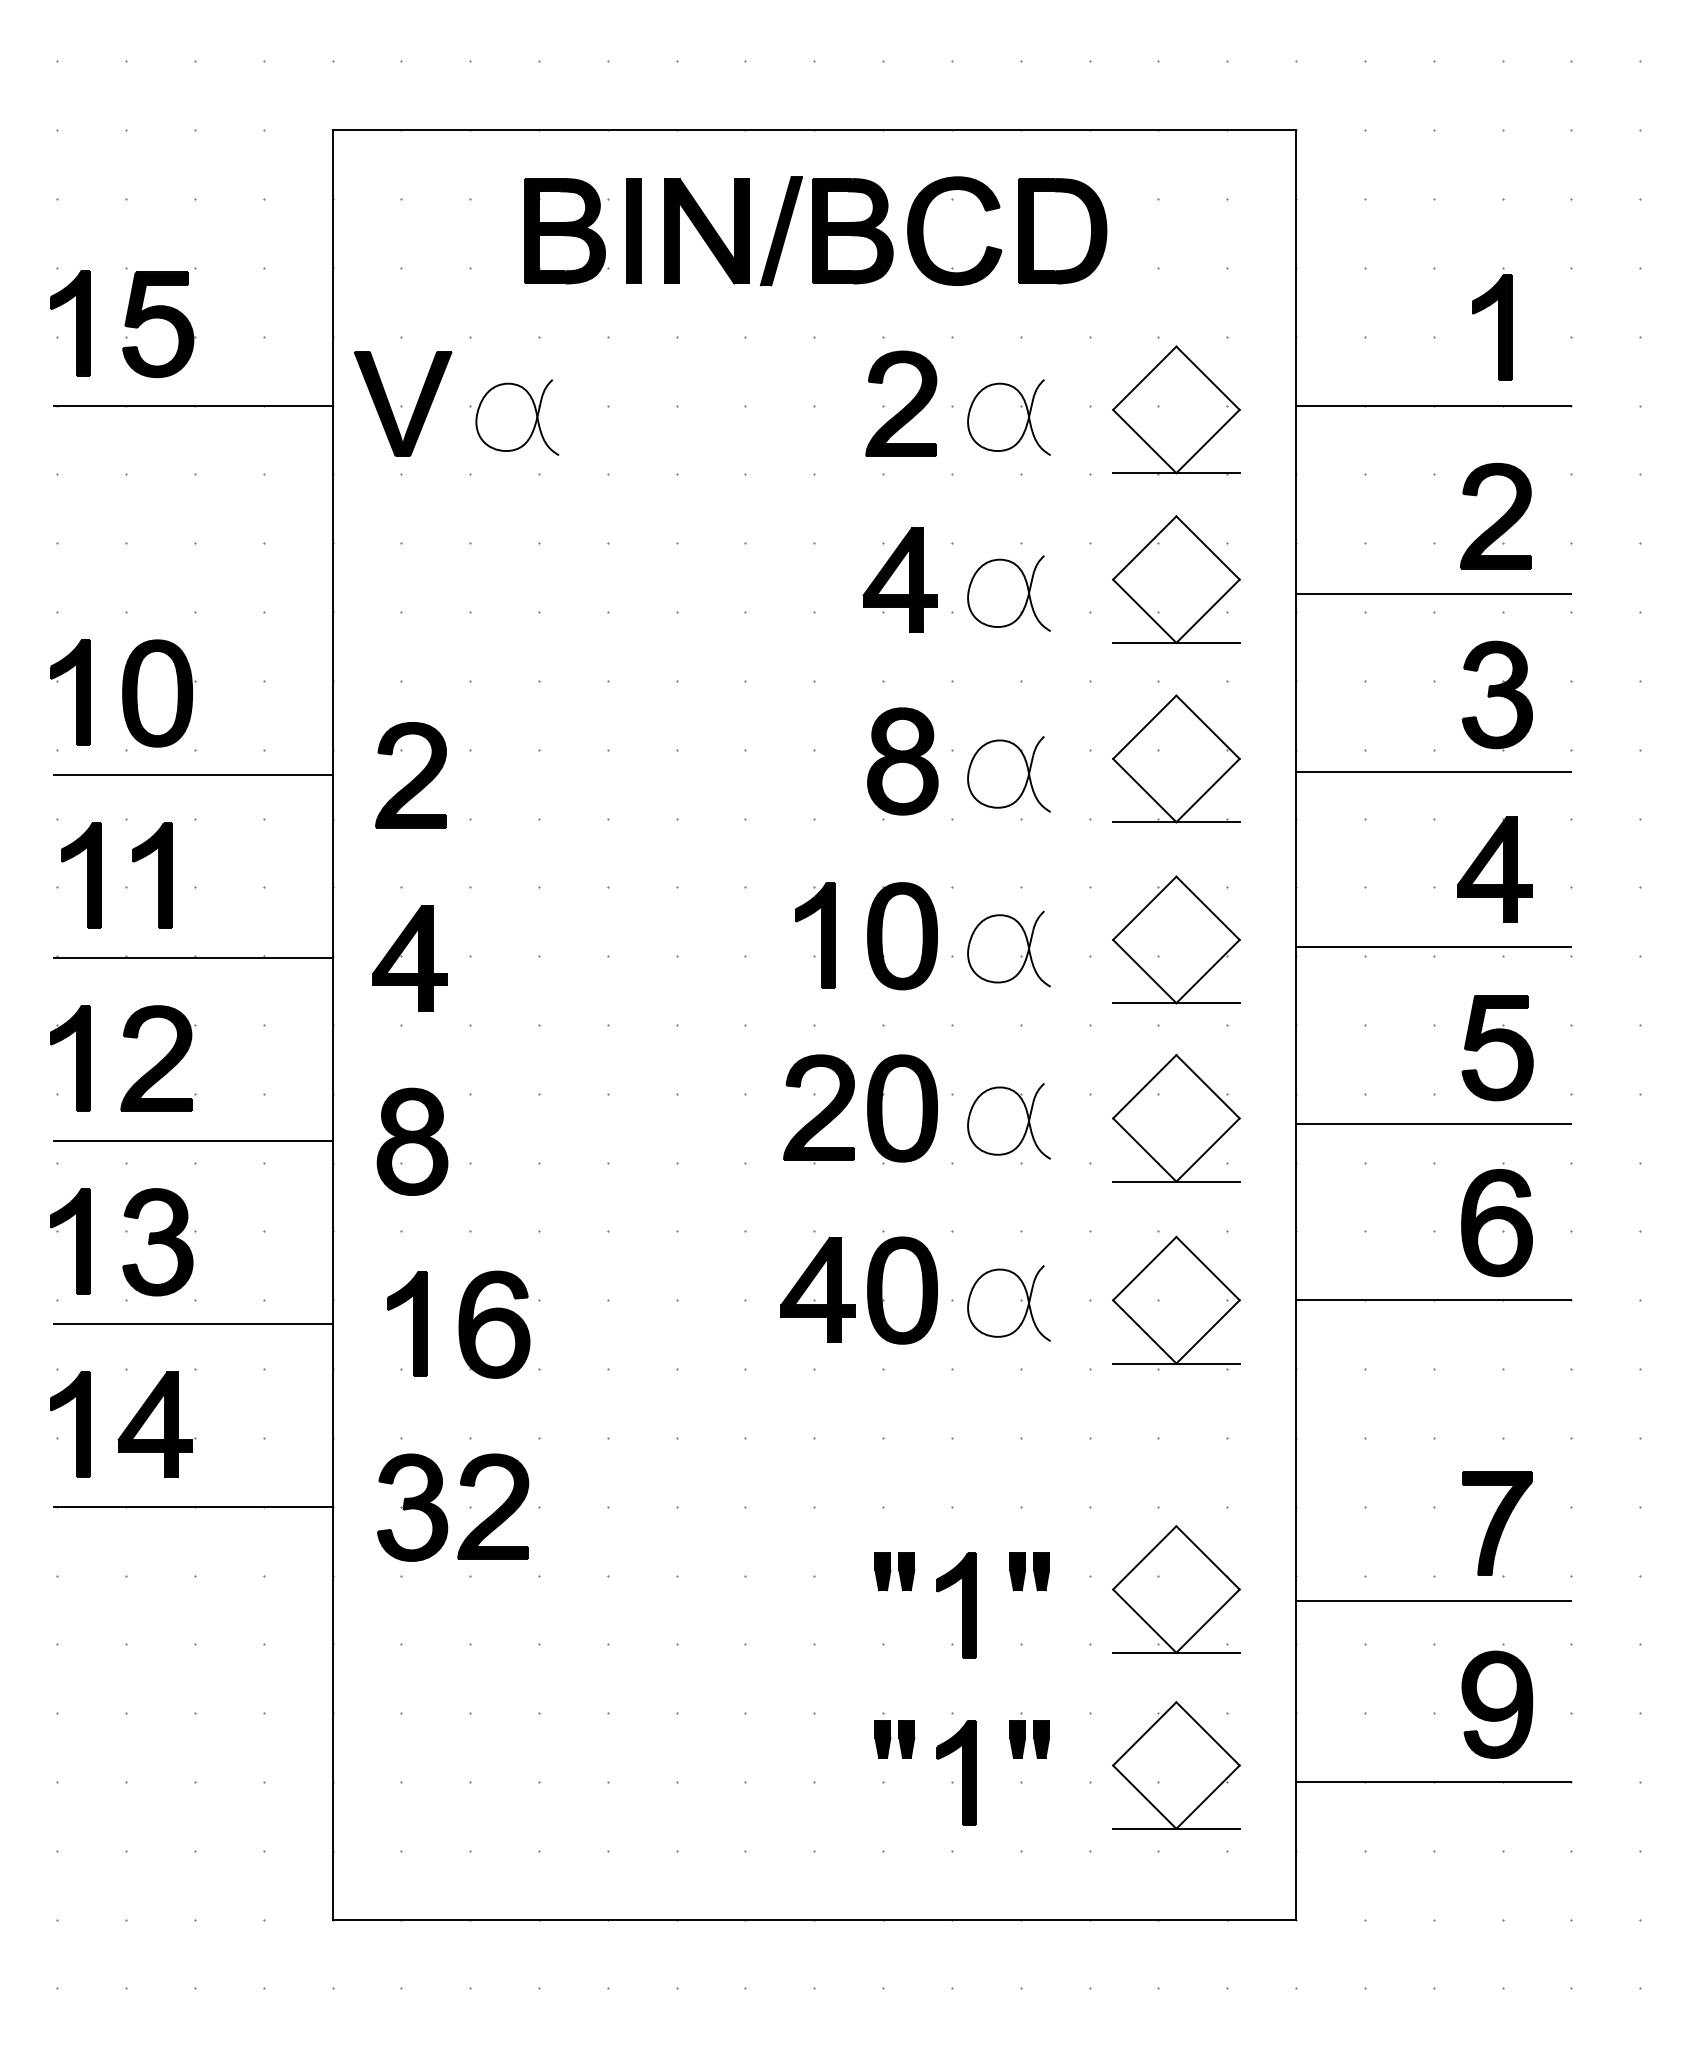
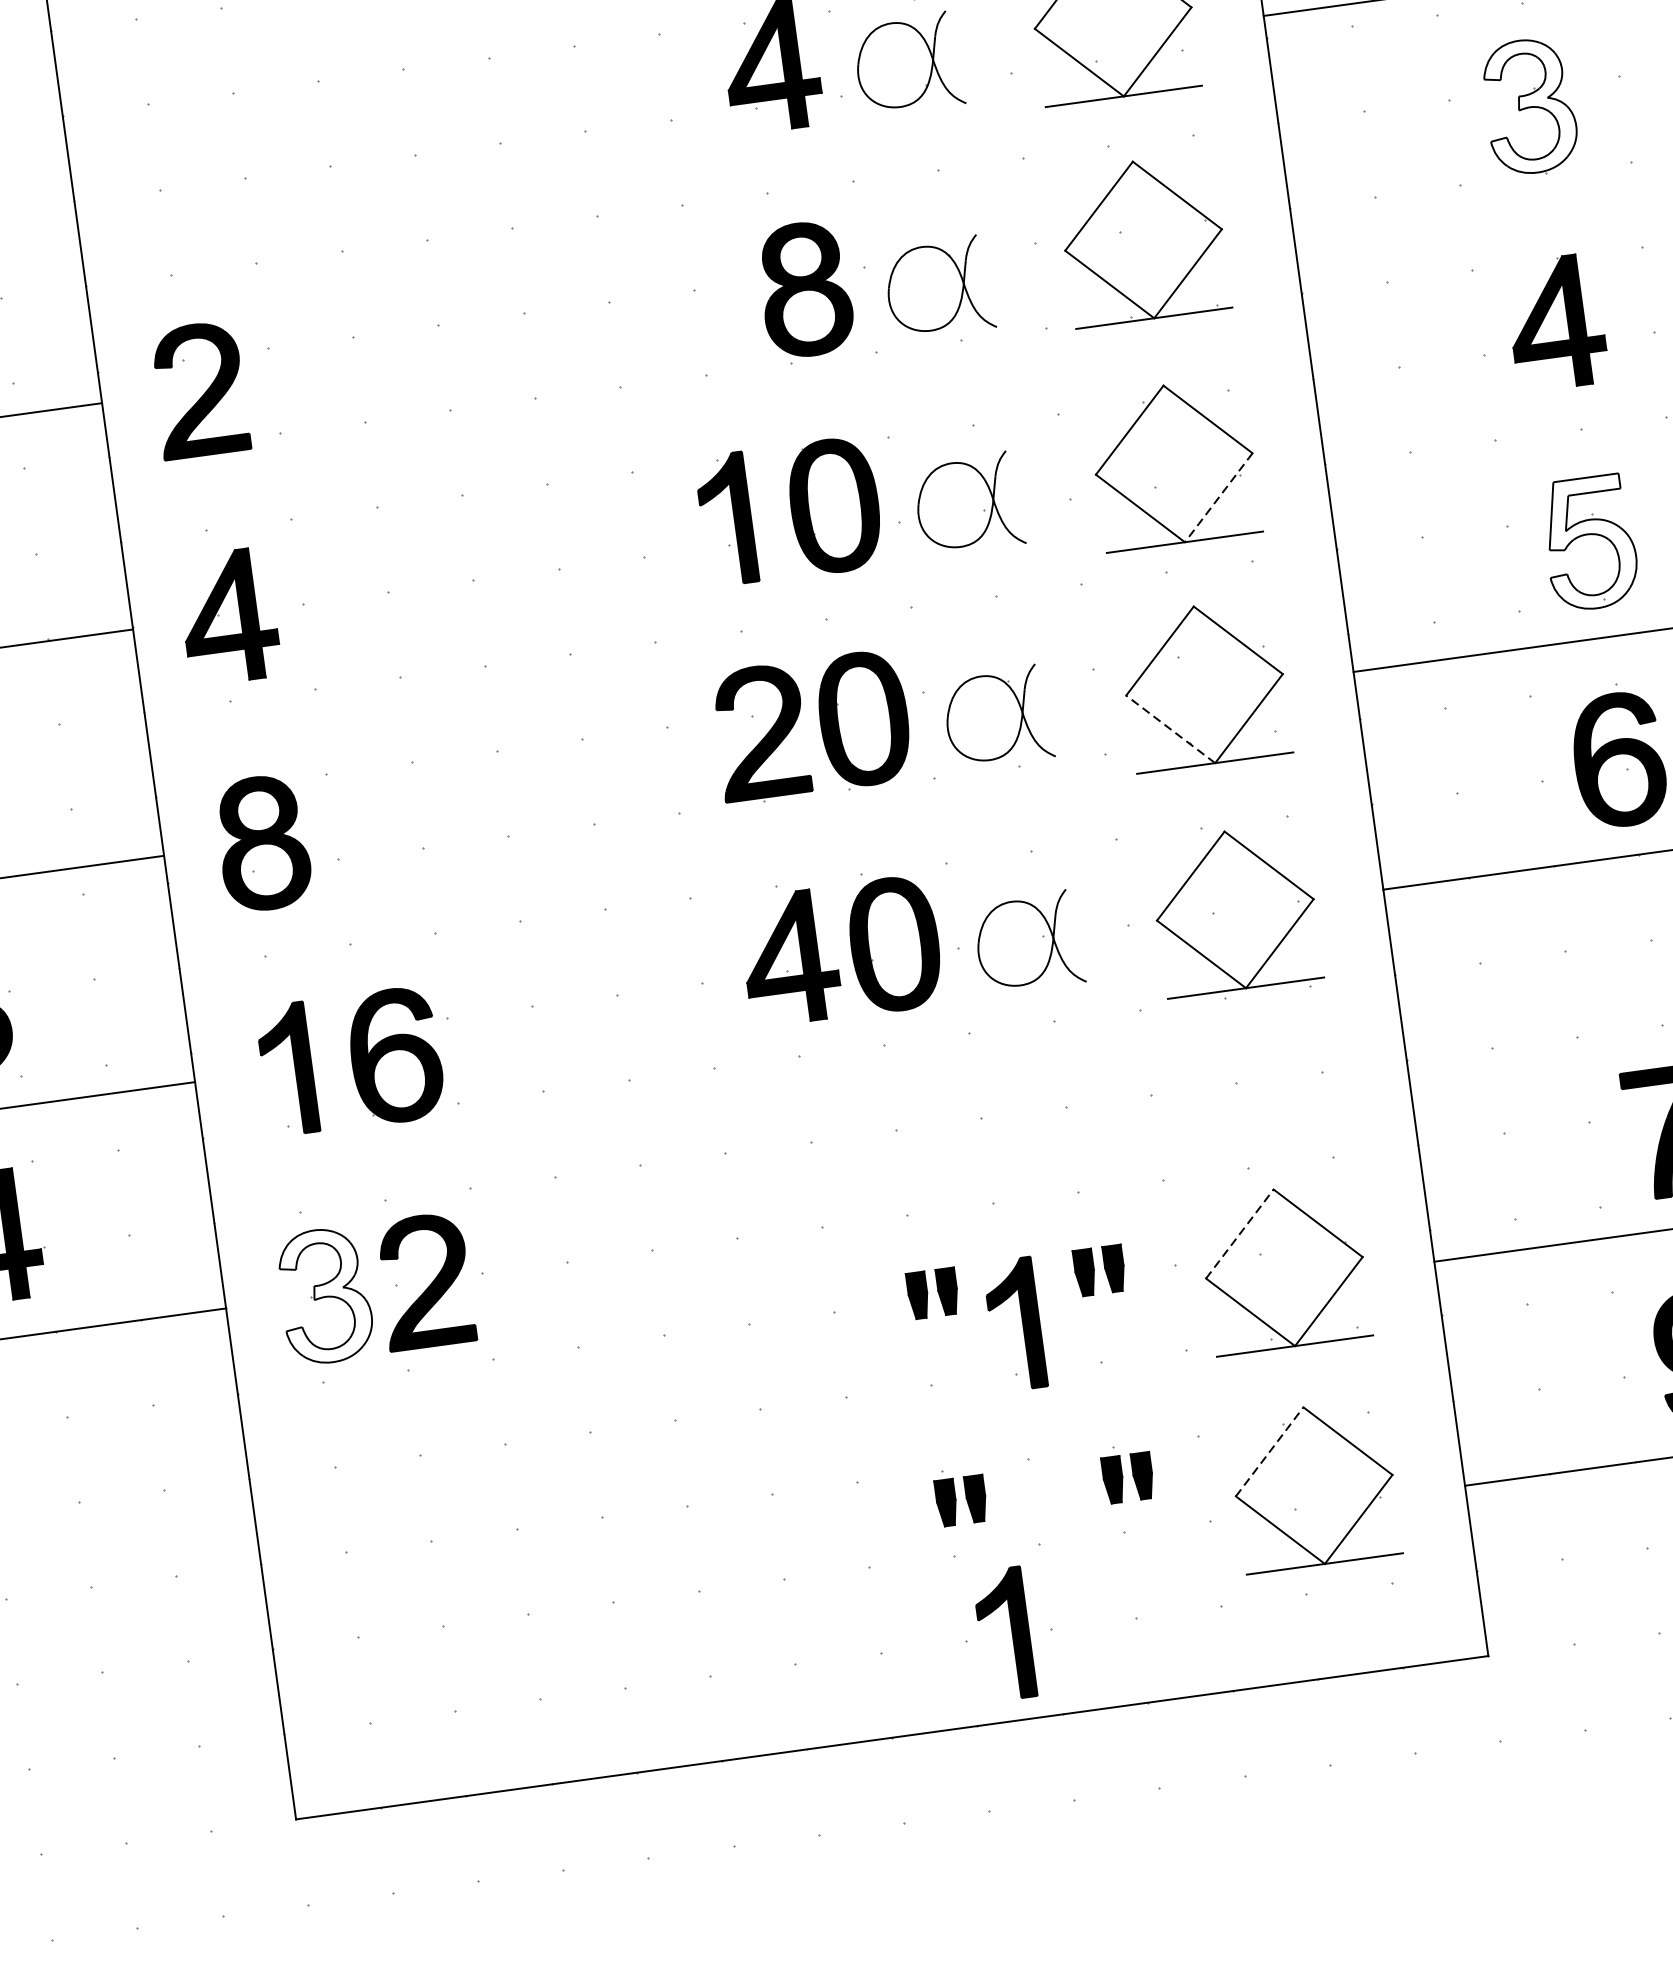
fill: (1497, 694) -> (1529, 105), removed
line: (1433, 772) -> (1464, 213), removed
line: (1433, 947) -> (1493, 429), removed
line: (1208, 971) -> (1219, 497), solid -> dashed
fill: (1497, 1047) -> (1589, 542), removed
line: (1144, 1150) -> (1170, 729), solid -> dashed
fill: (412, 1507) -> (325, 1295), removed
line: (1144, 1557) -> (1239, 1233), solid -> dashed
line: (1144, 1733) -> (1269, 1451), solid -> dashed
part: (956, 1772) -> (1004, 1633), moved

